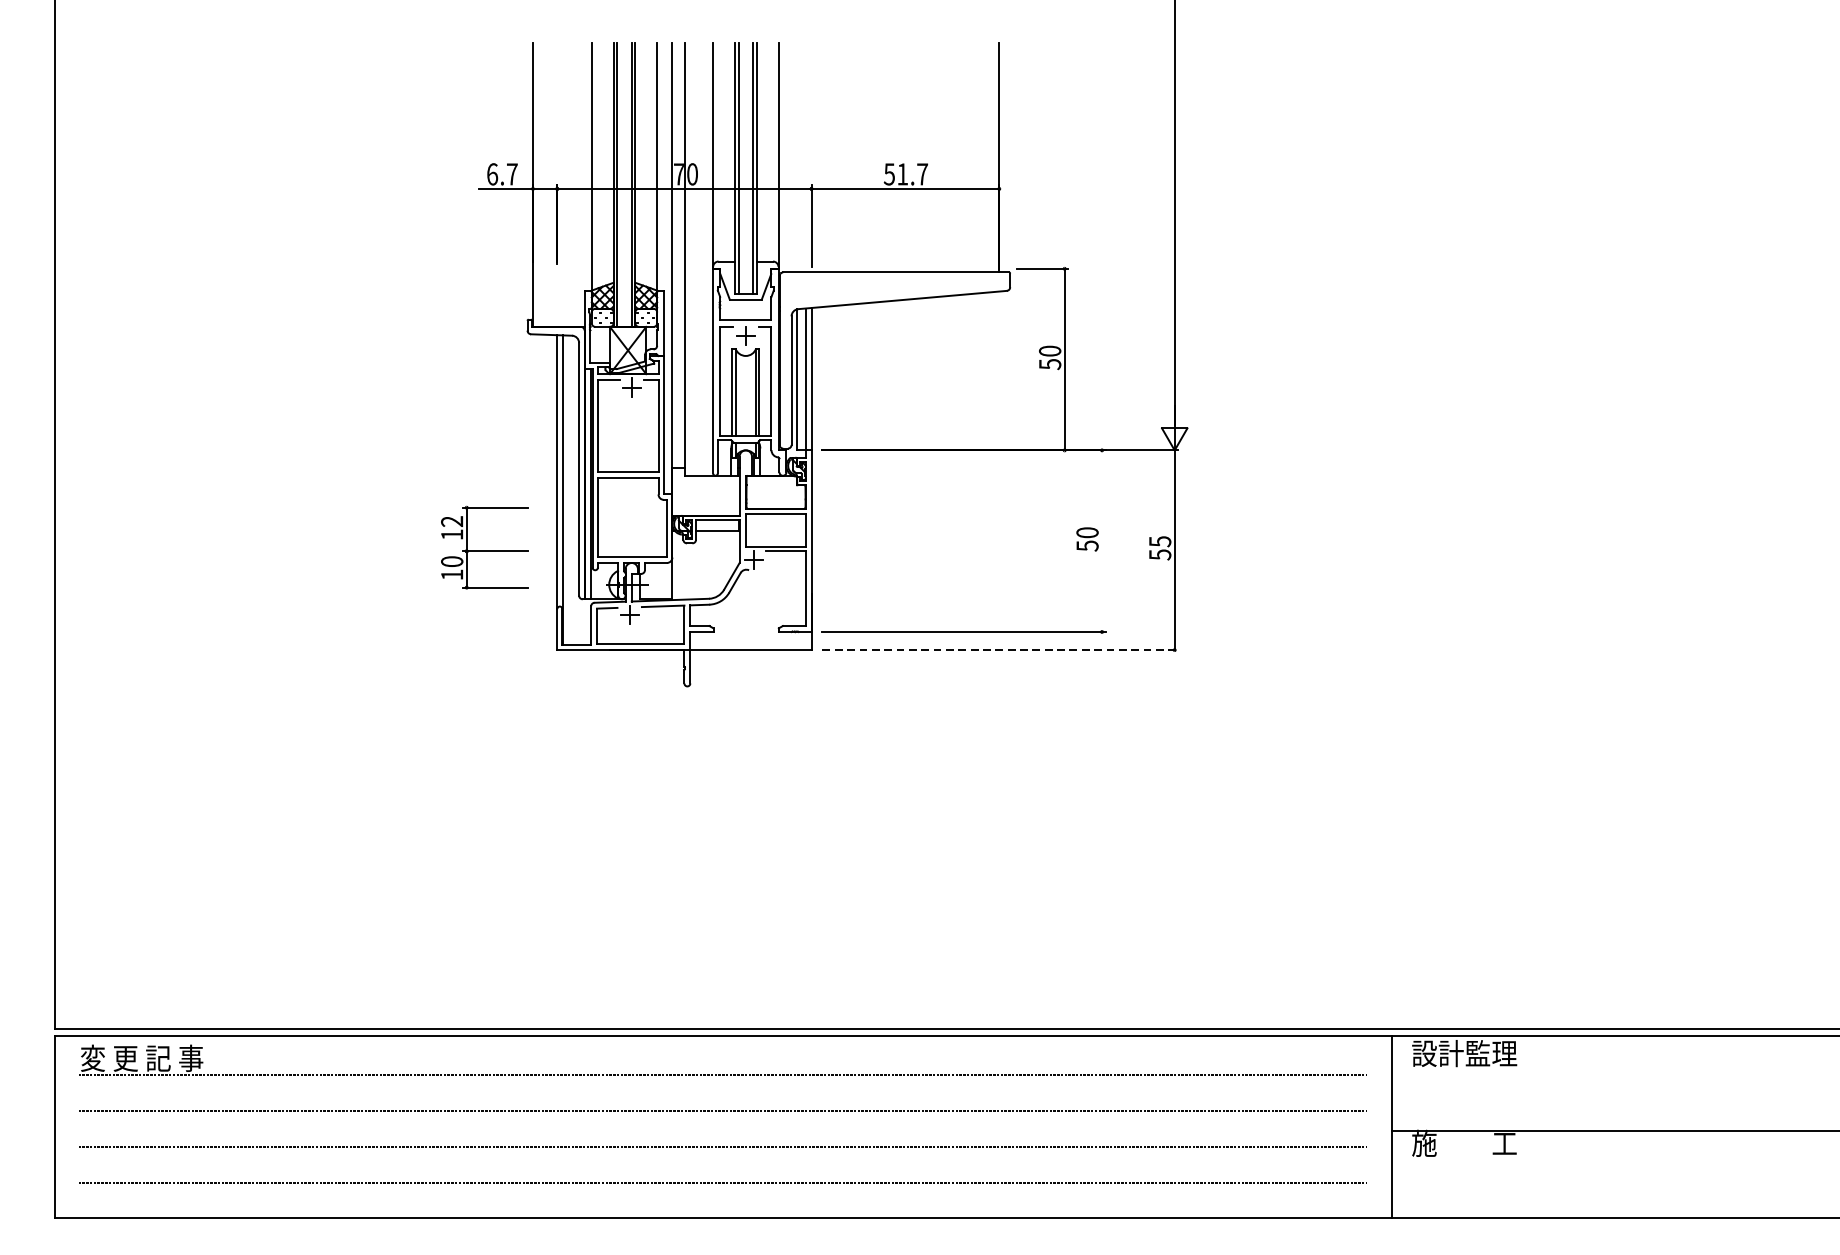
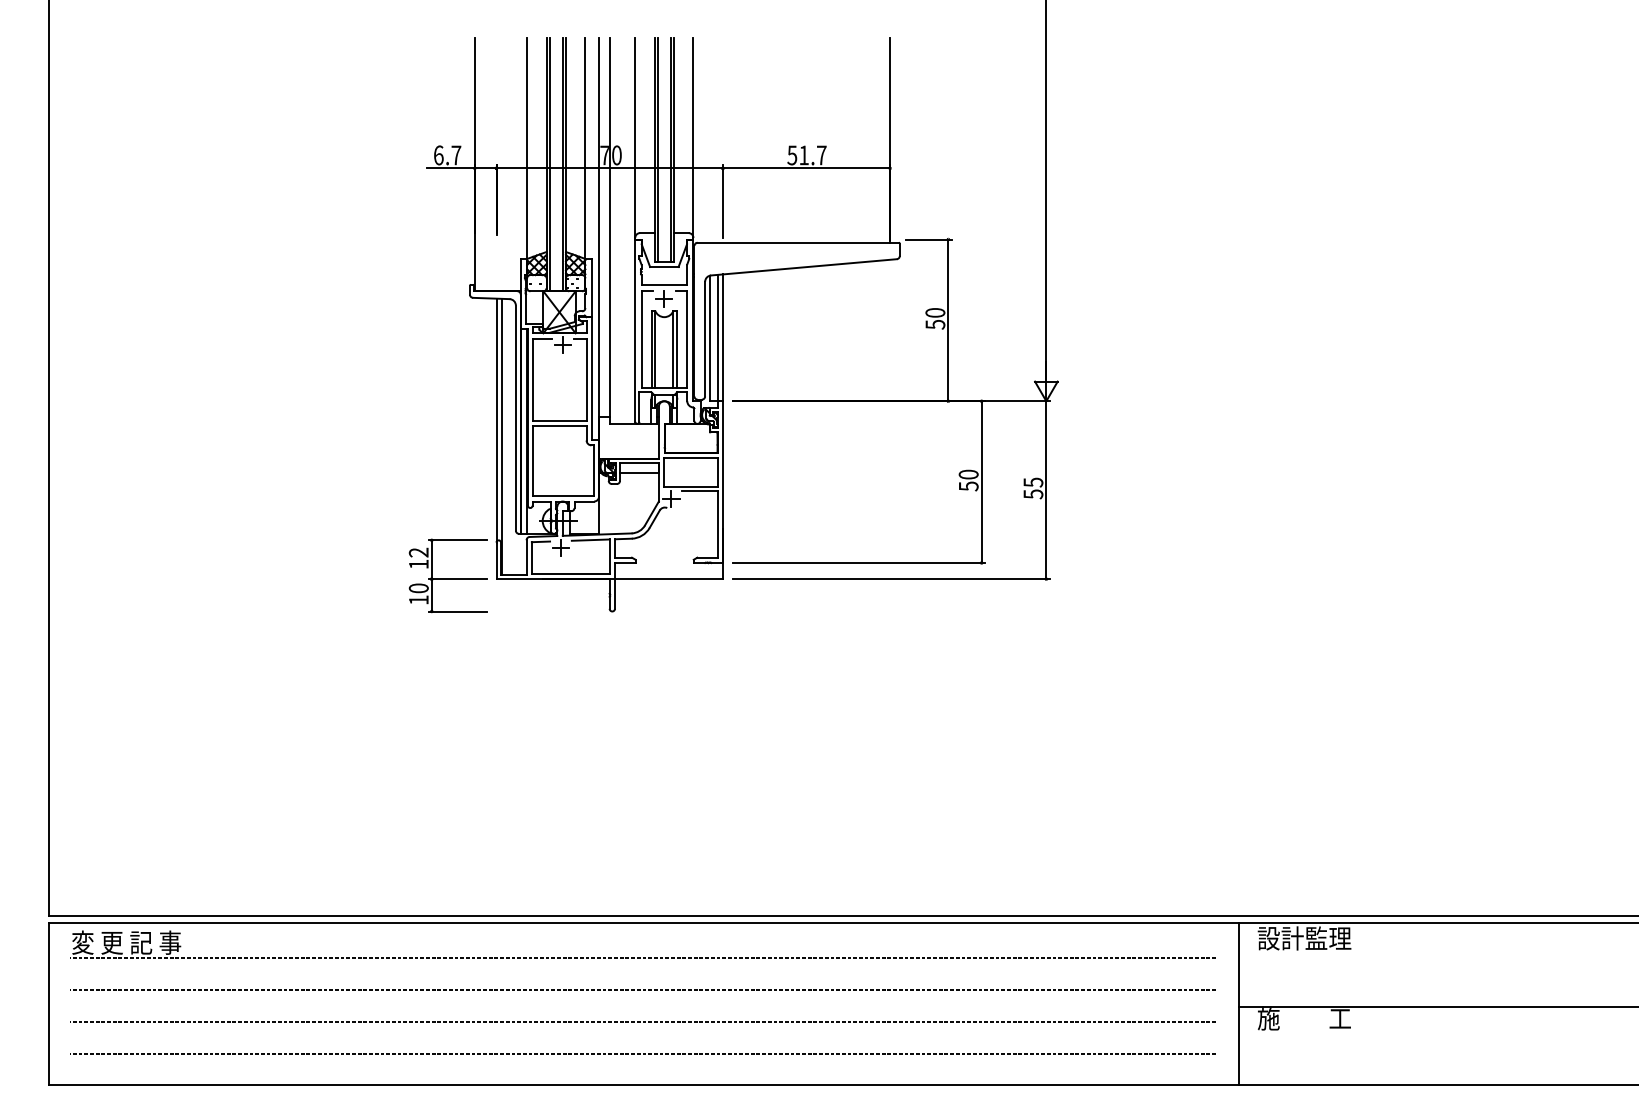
line: (1101, 541) -> (981, 482), added
part: (484, 547) -> (447, 575), moved
line: (1000, 650) -> (891, 579), dashed -> solid

